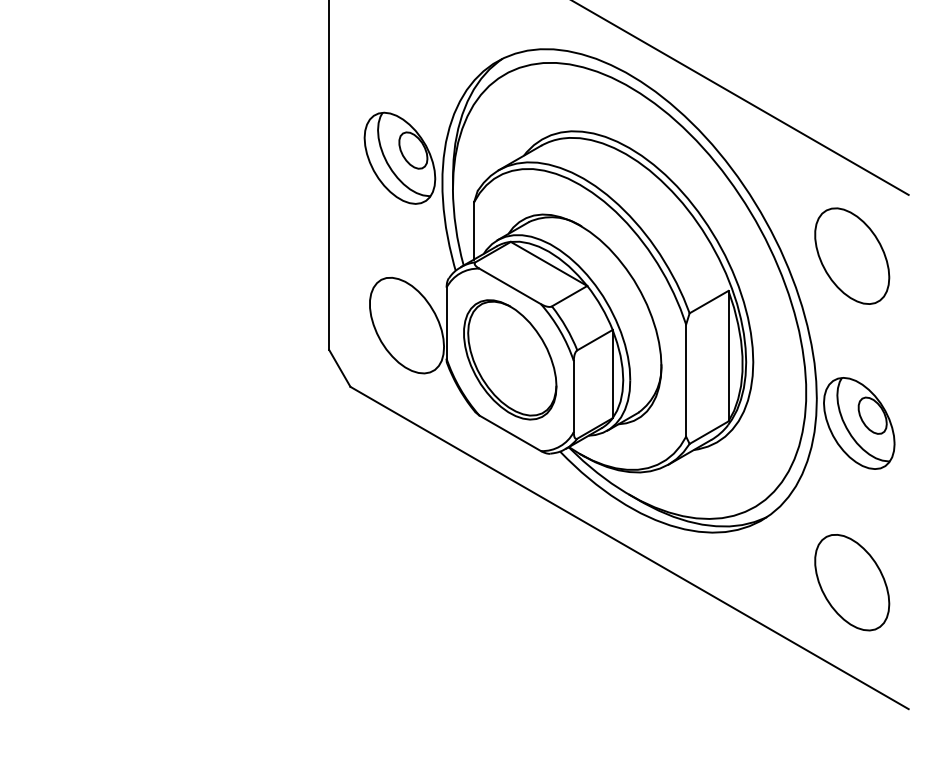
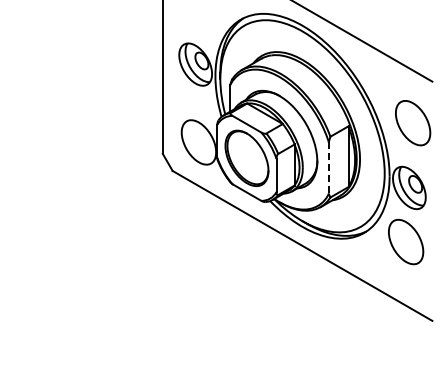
part: (853, 256) -> (413, 123), moved
line: (685, 381) -> (328, 168), solid -> dashed
part: (853, 581) -> (406, 241), moved

